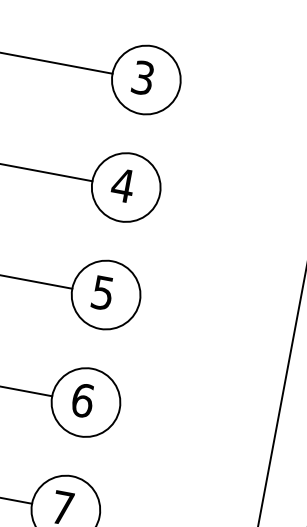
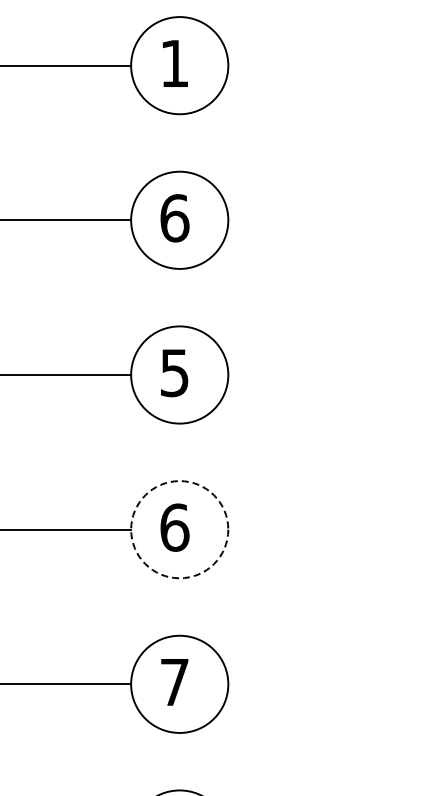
text: (142, 77) -> (174, 63), 3 -> 1
text: (122, 185) -> (174, 218), 4 -> 6
circle: (85, 402) -> (179, 529), solid -> dashed

